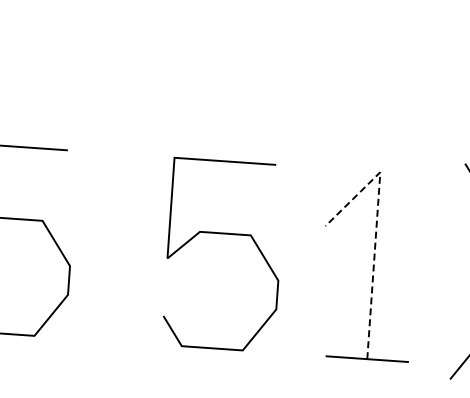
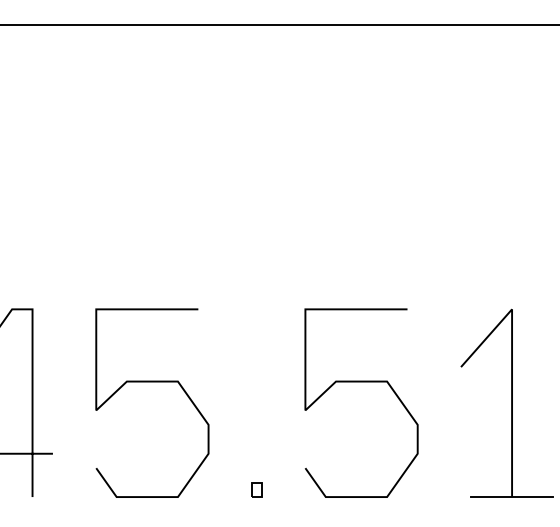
line: (377, 226) -> (512, 363), dashed -> solid
part: (113, 333) -> (256, 489), added

